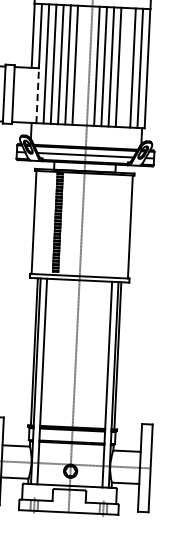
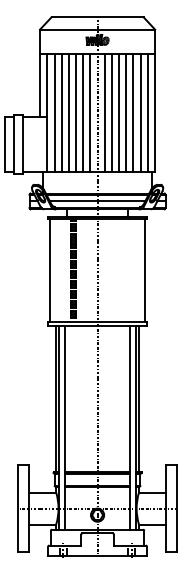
line: (82, 65) -> (90, 112), added
line: (125, 67) -> (133, 112), added
line: (37, 95) -> (47, 144), dashed -> solid

